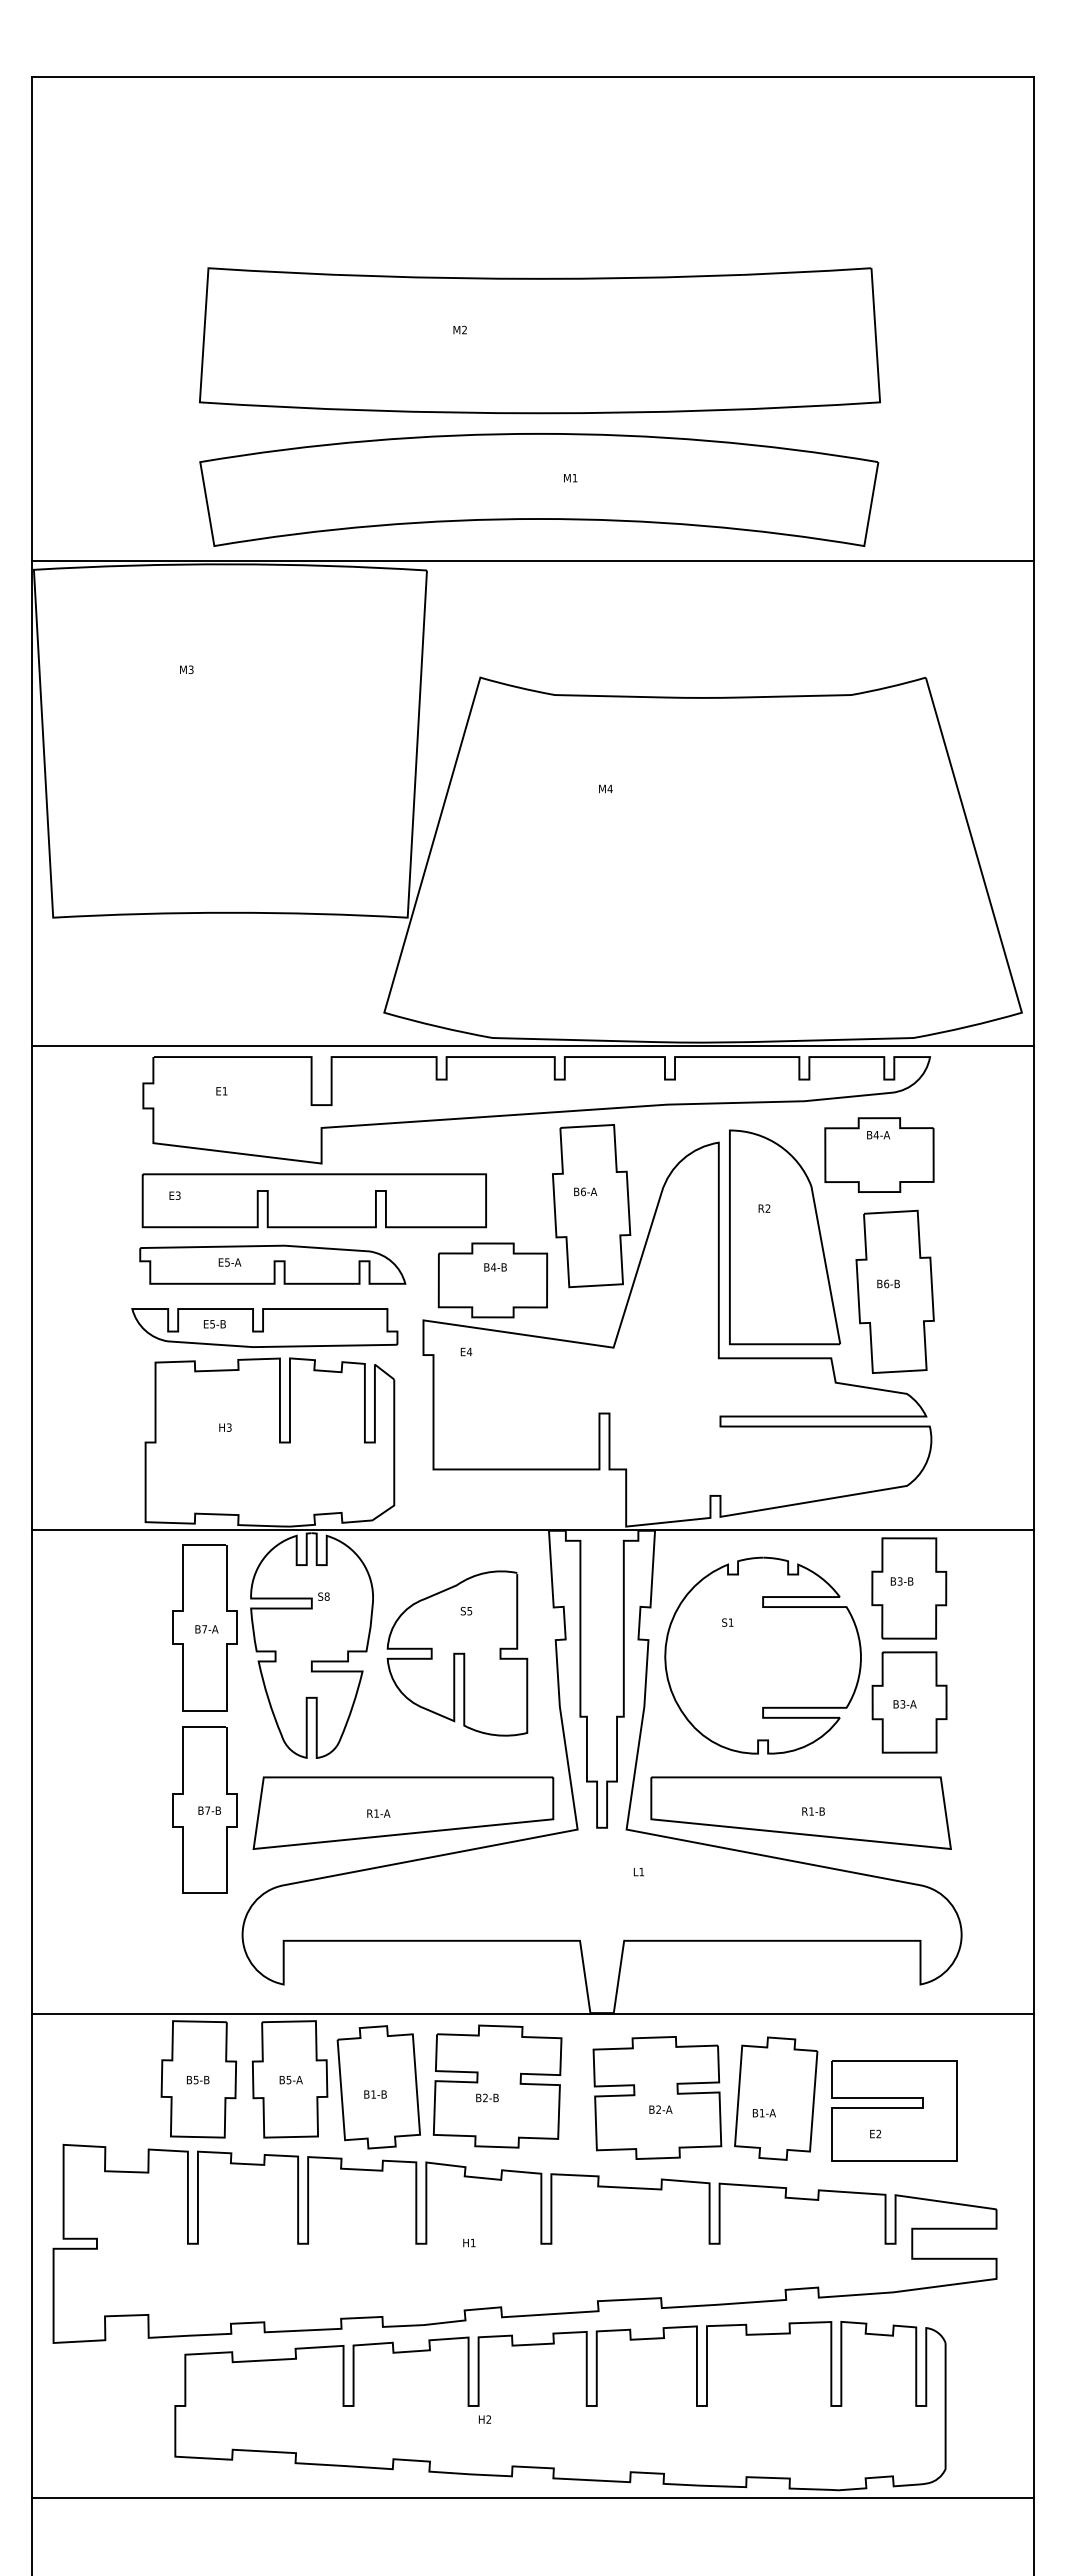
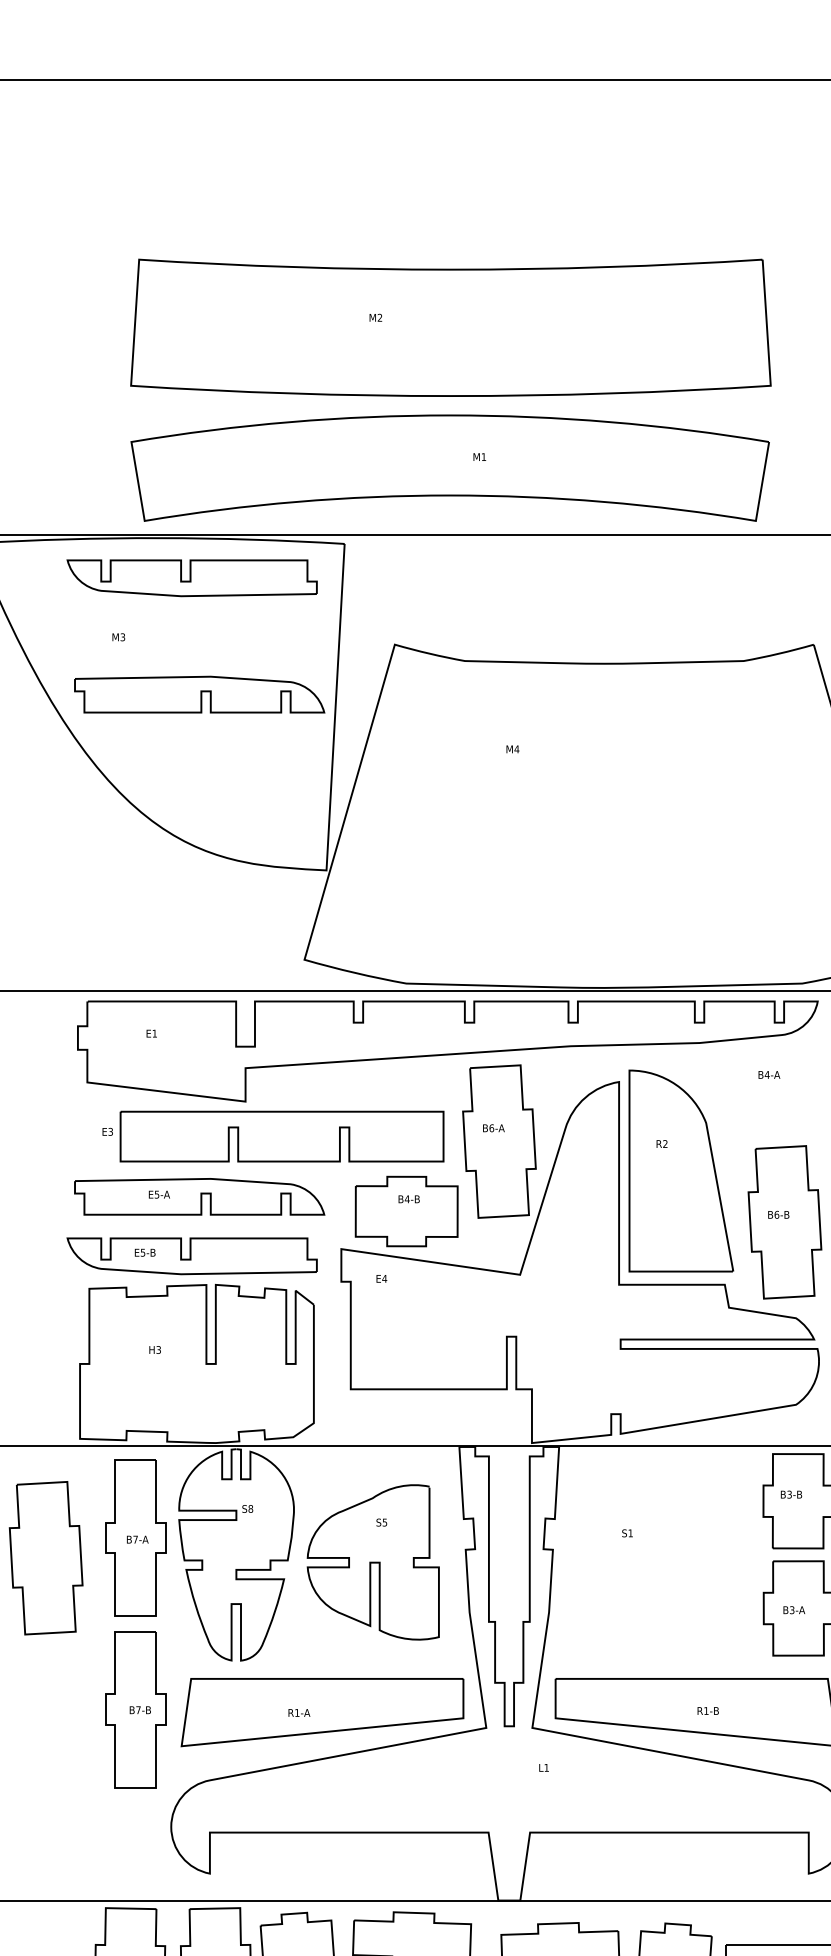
curve: (263, 606) -> (190, 577), added
curve: (273, 730) -> (200, 694), added
curve: (859, 1129) -> (751, 1069), removed
curve: (313, 1175) -> (281, 1112), moved
curve: (762, 1607) -> (660, 1519), removed
curve: (74, 1657) -> (13, 1566), added

